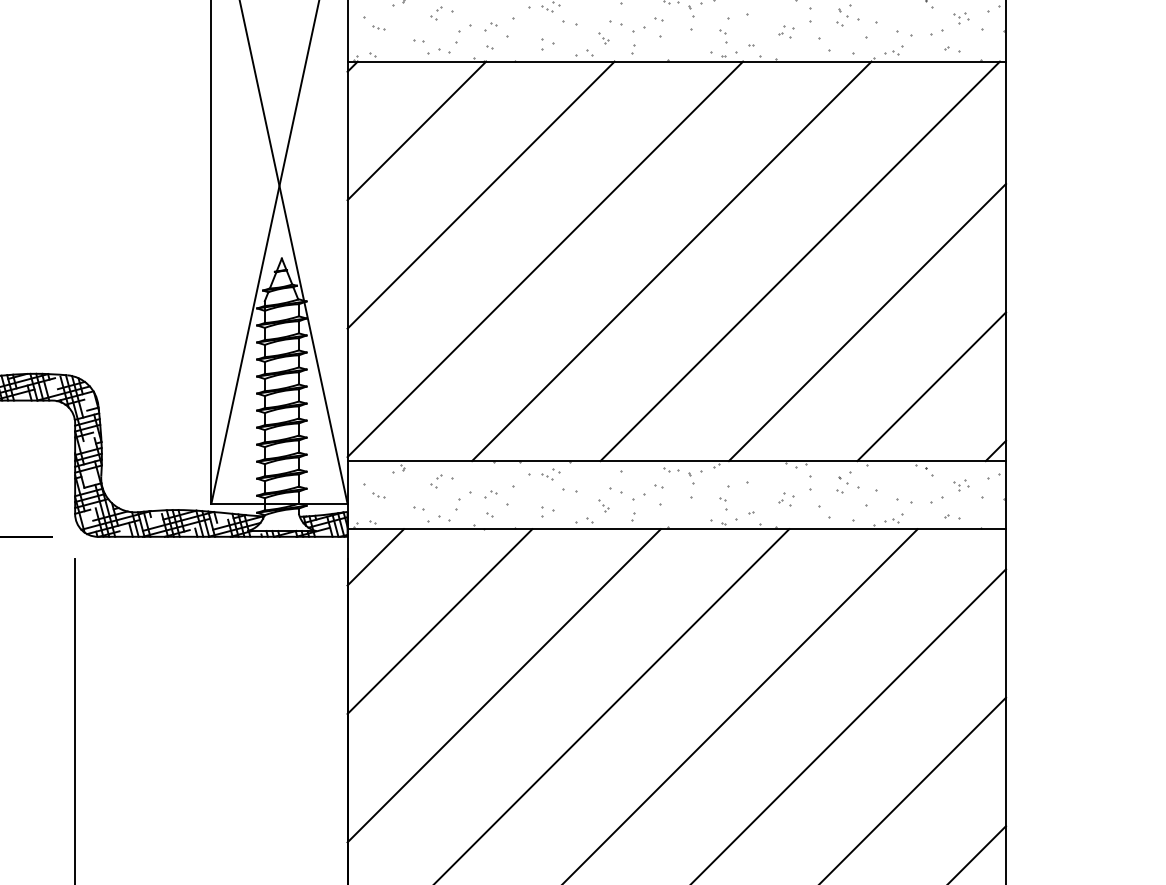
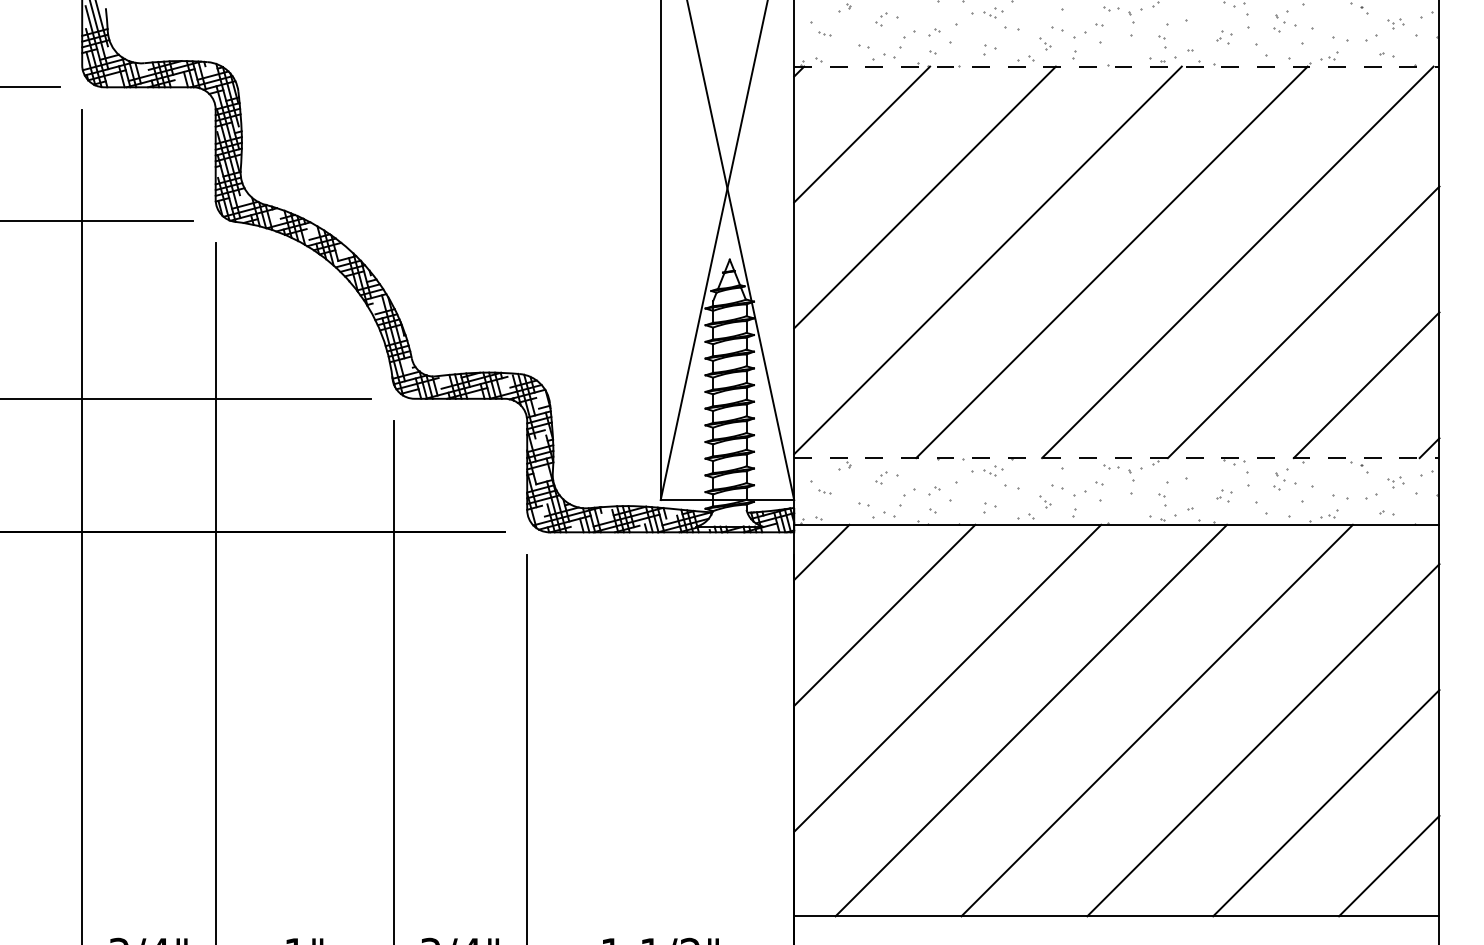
line: (676, 61) -> (1116, 66), solid -> dashed
line: (676, 461) -> (1116, 458), solid -> dashed

